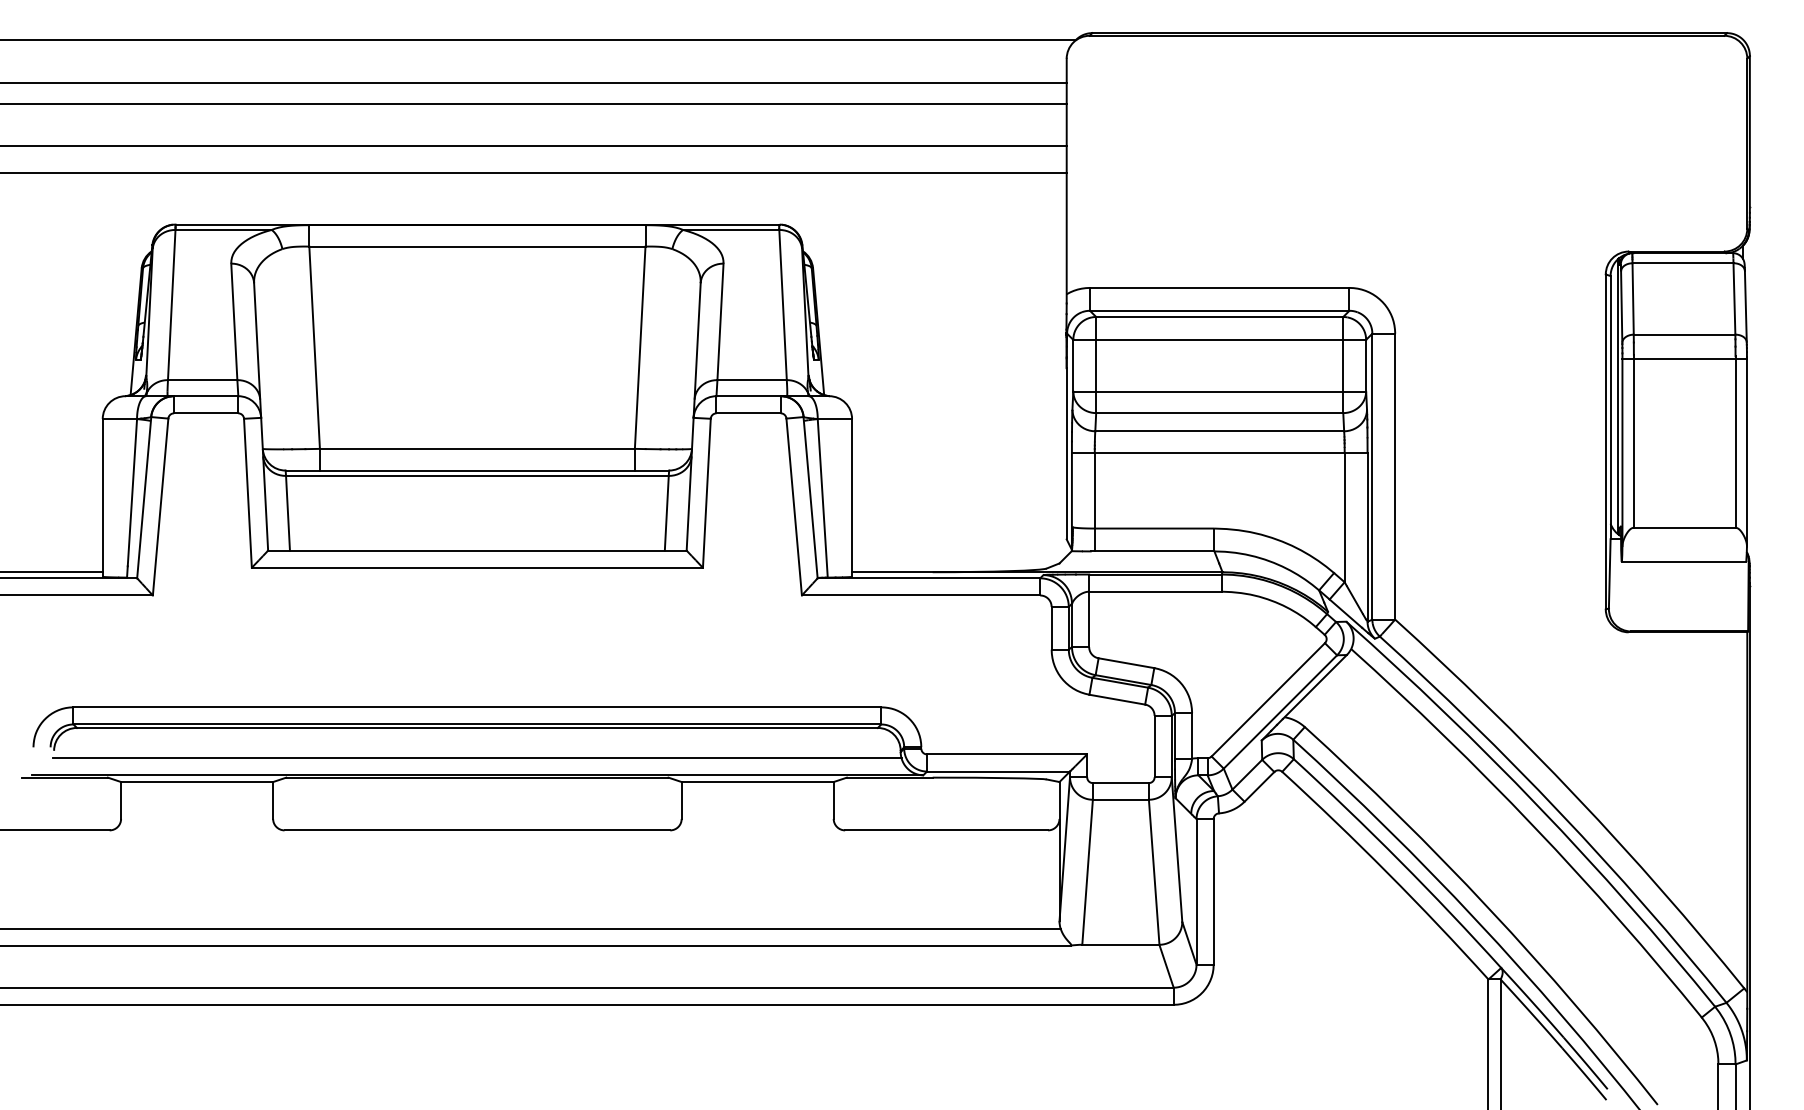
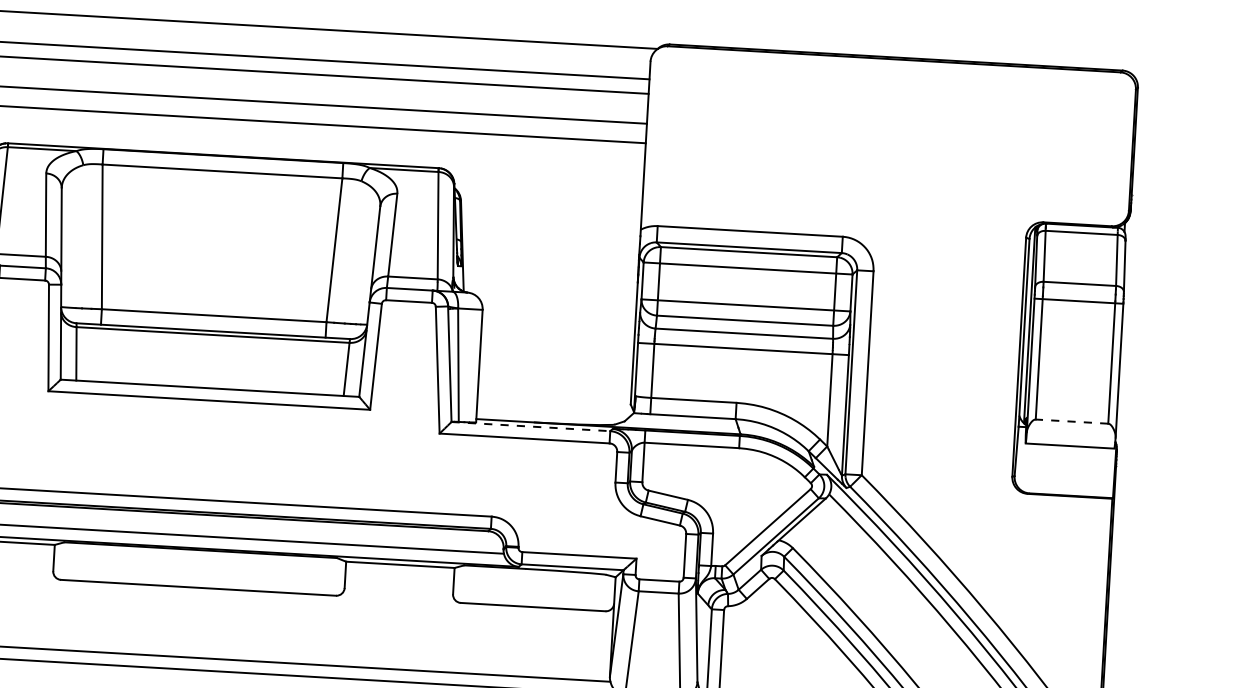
line: (1684, 527) -> (1071, 421), solid -> dashed
line: (929, 578) -> (531, 426), solid -> dashed

